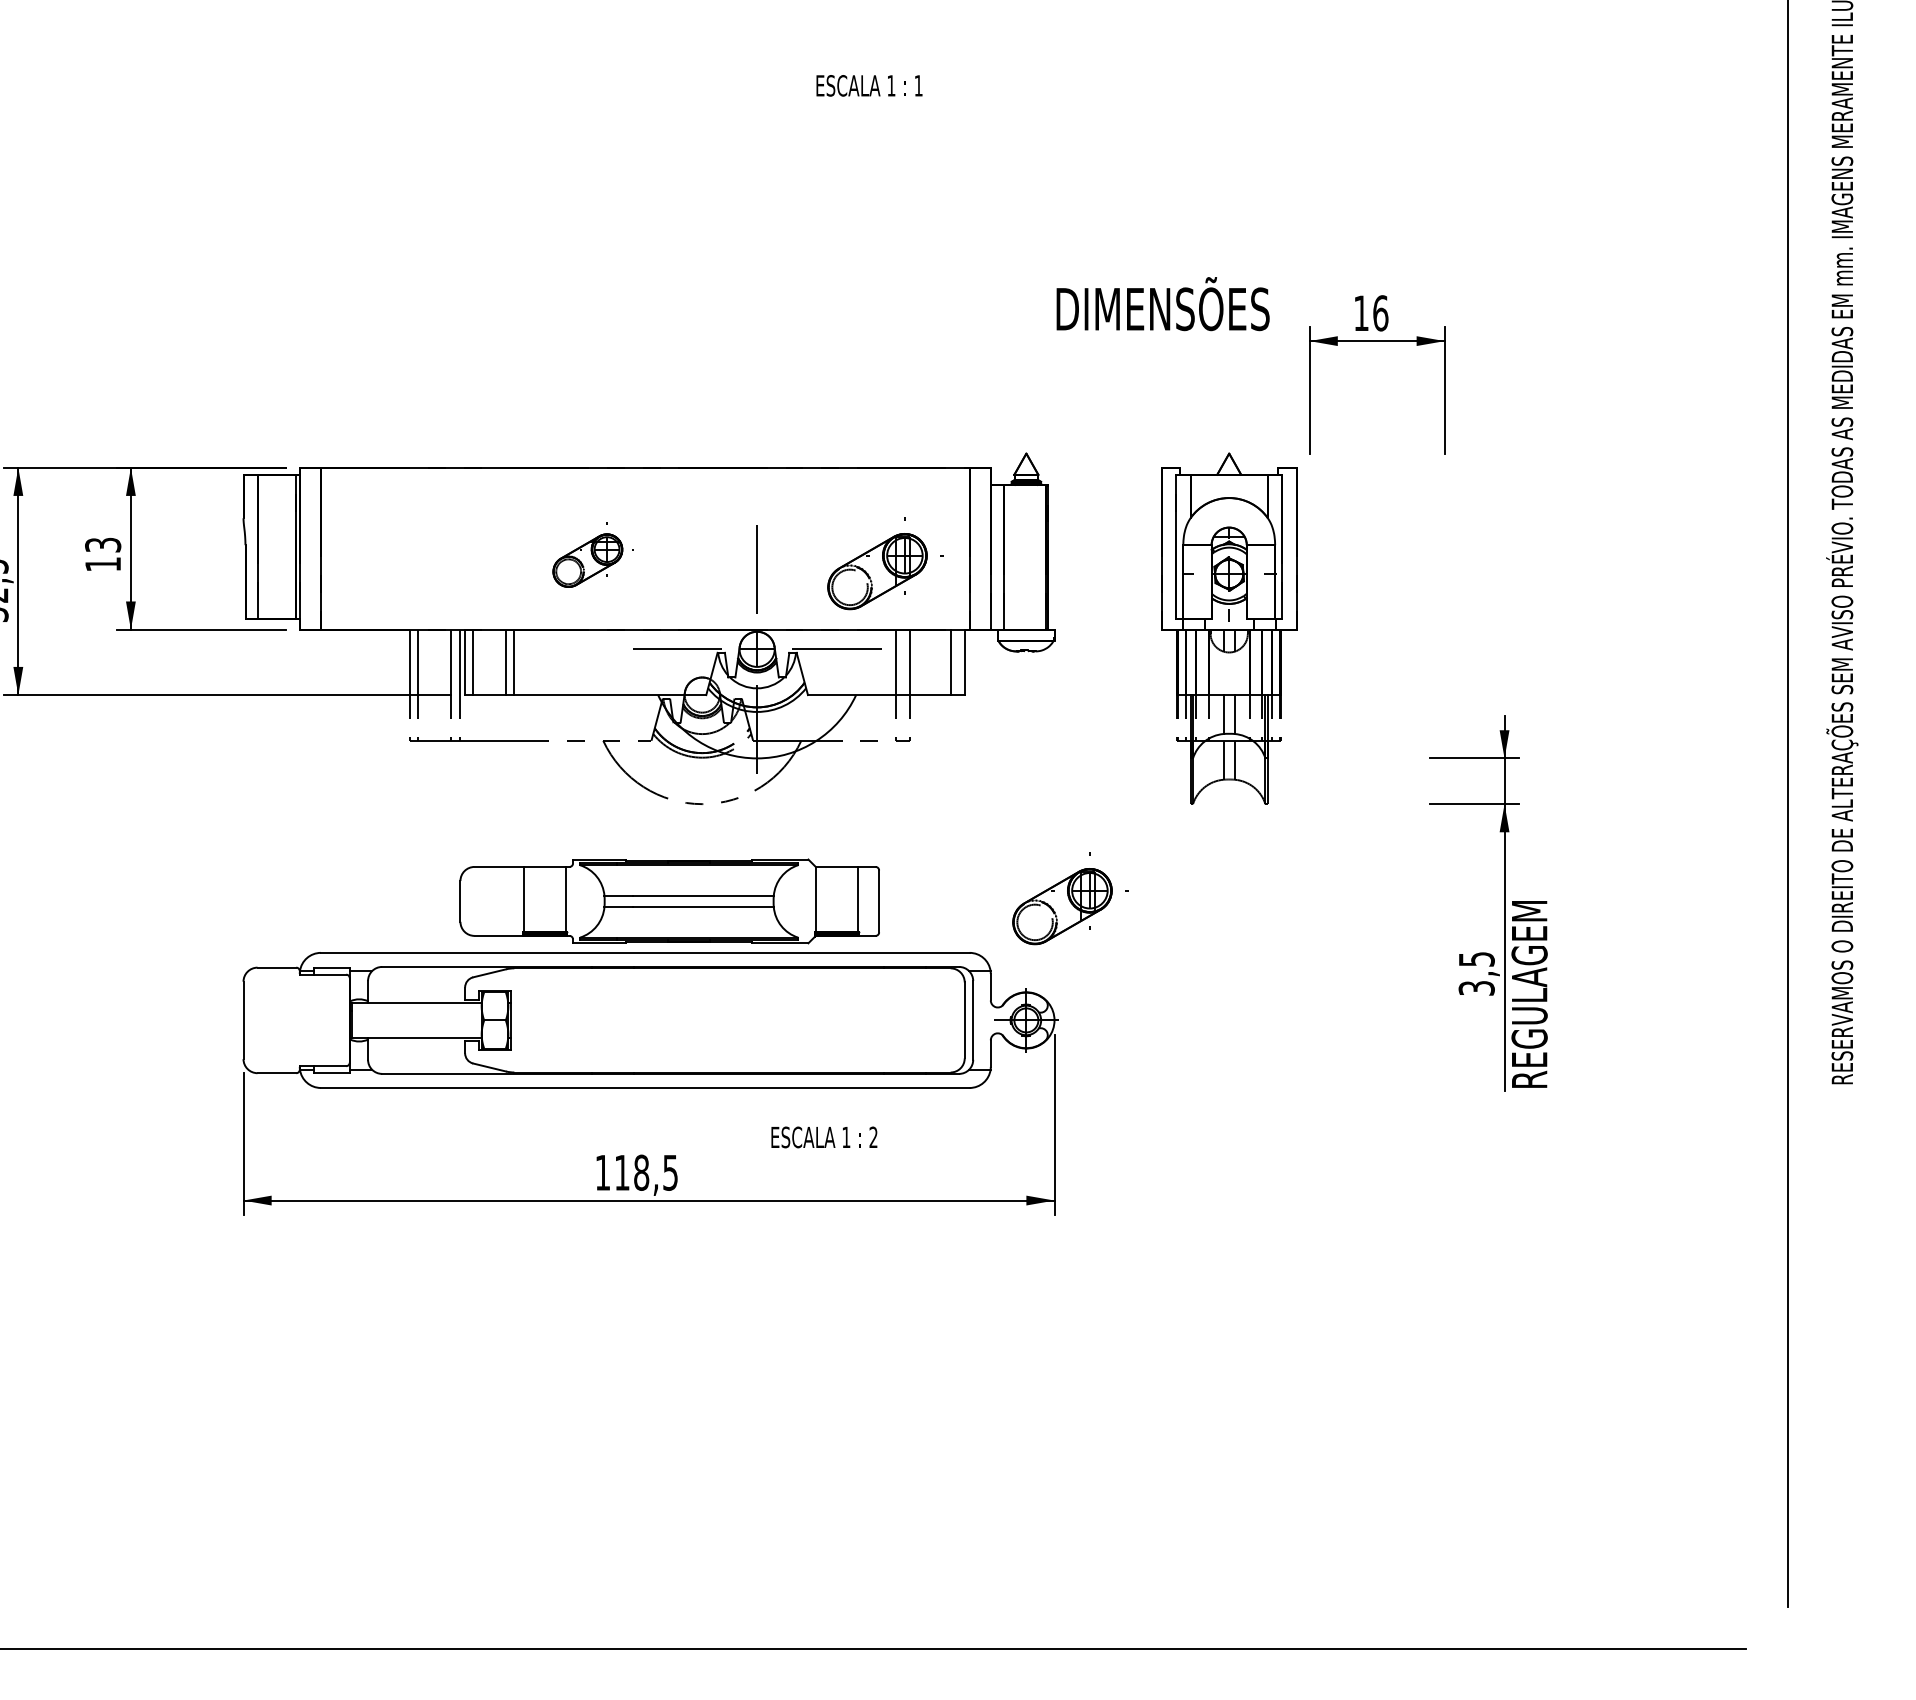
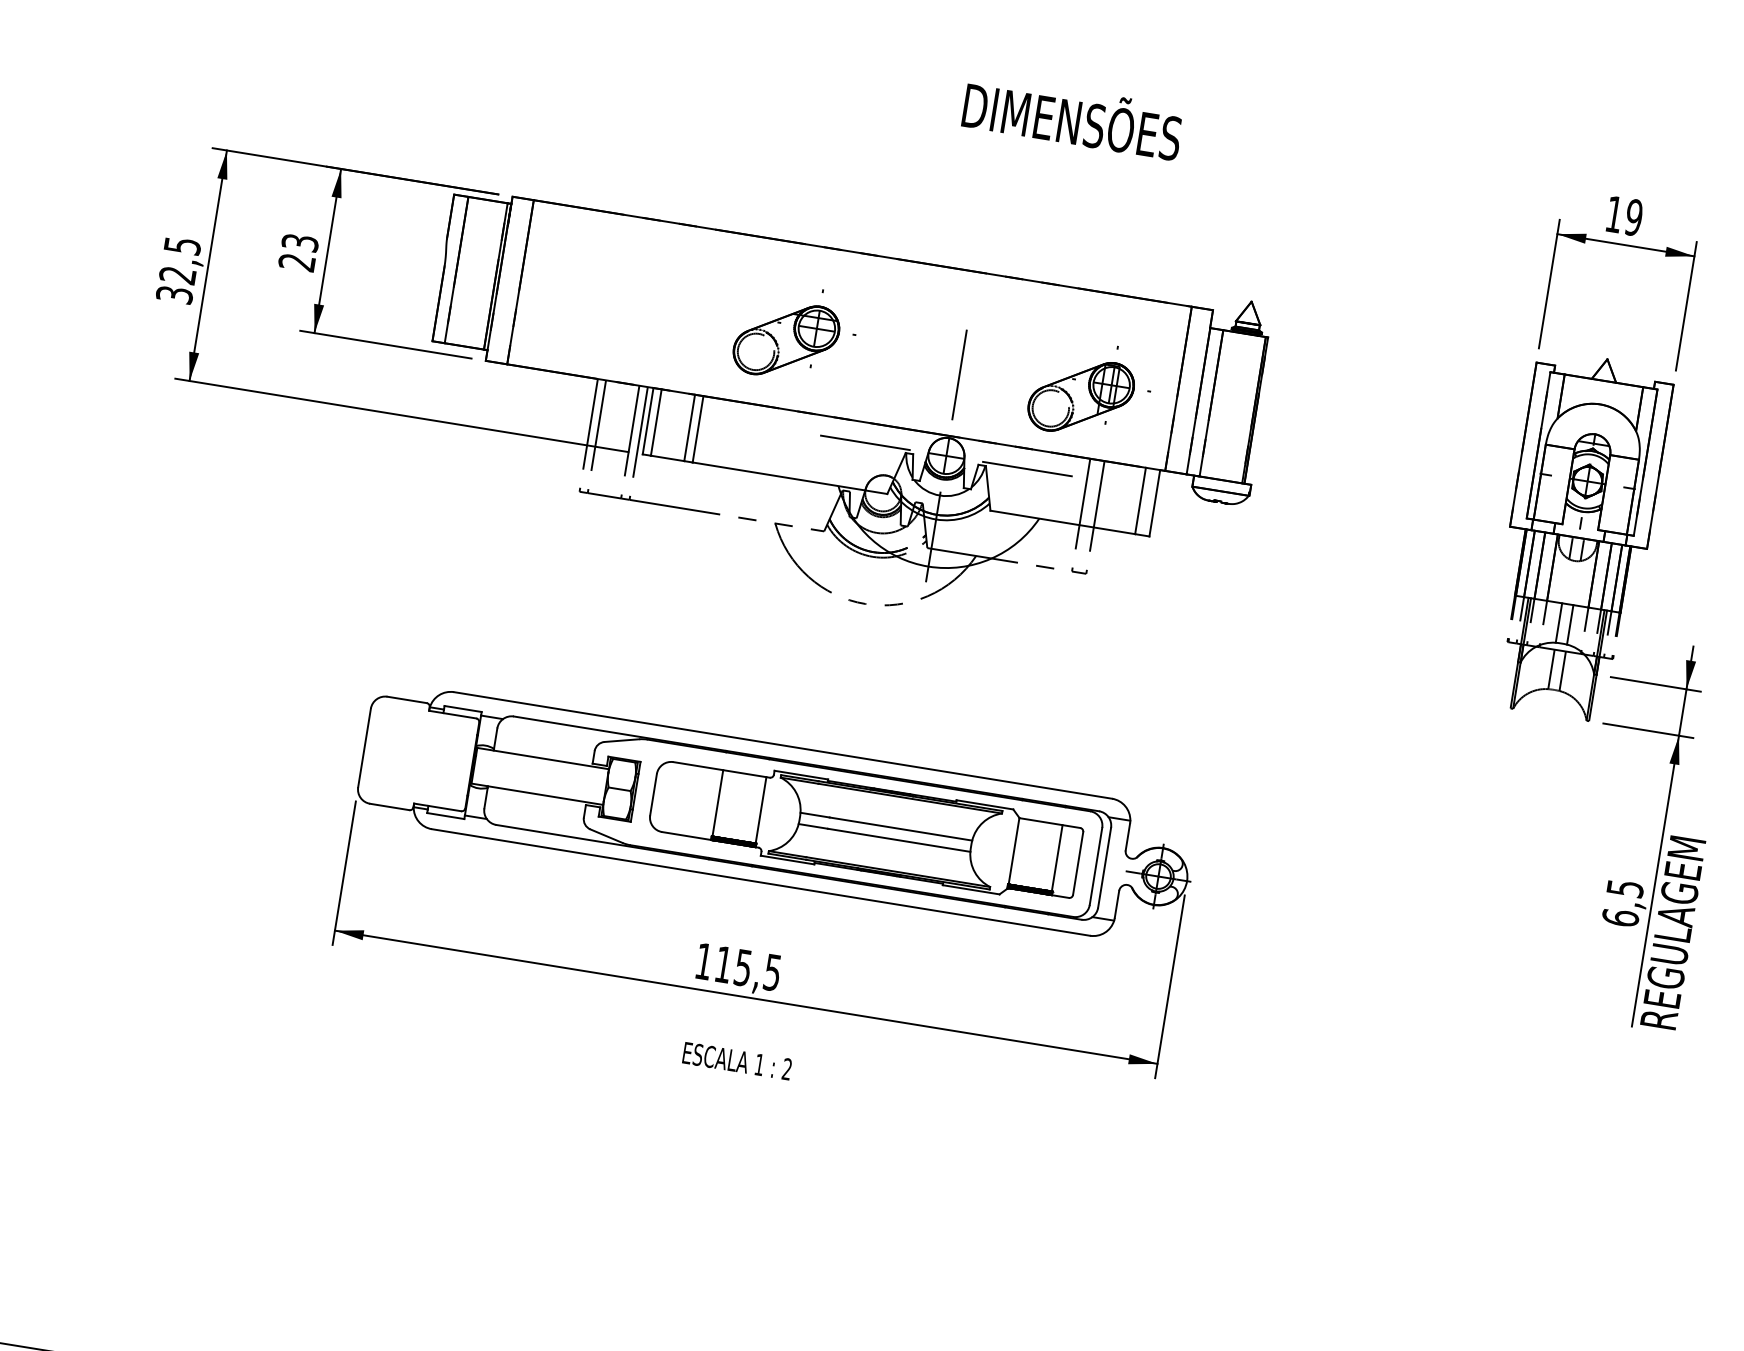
text: (1162, 304) -> (1072, 117), moved
text: (1380, 313) -> (1633, 217), 16 -> 19
part: (593, 554) -> (796, 332), size x1.43
text: (102, 564) -> (296, 262), 13 -> 23
part: (1229, 628) -> (1579, 536), moved
part: (1070, 898) -> (1223, 760), removed
part: (669, 901) -> (865, 829), moved
text: (1476, 987) -> (1620, 917), 3,5 -> 6,5
text: (824, 1137) -> (737, 1061), moved
text: (641, 1172) -> (743, 967), 118,5 -> 115,5

